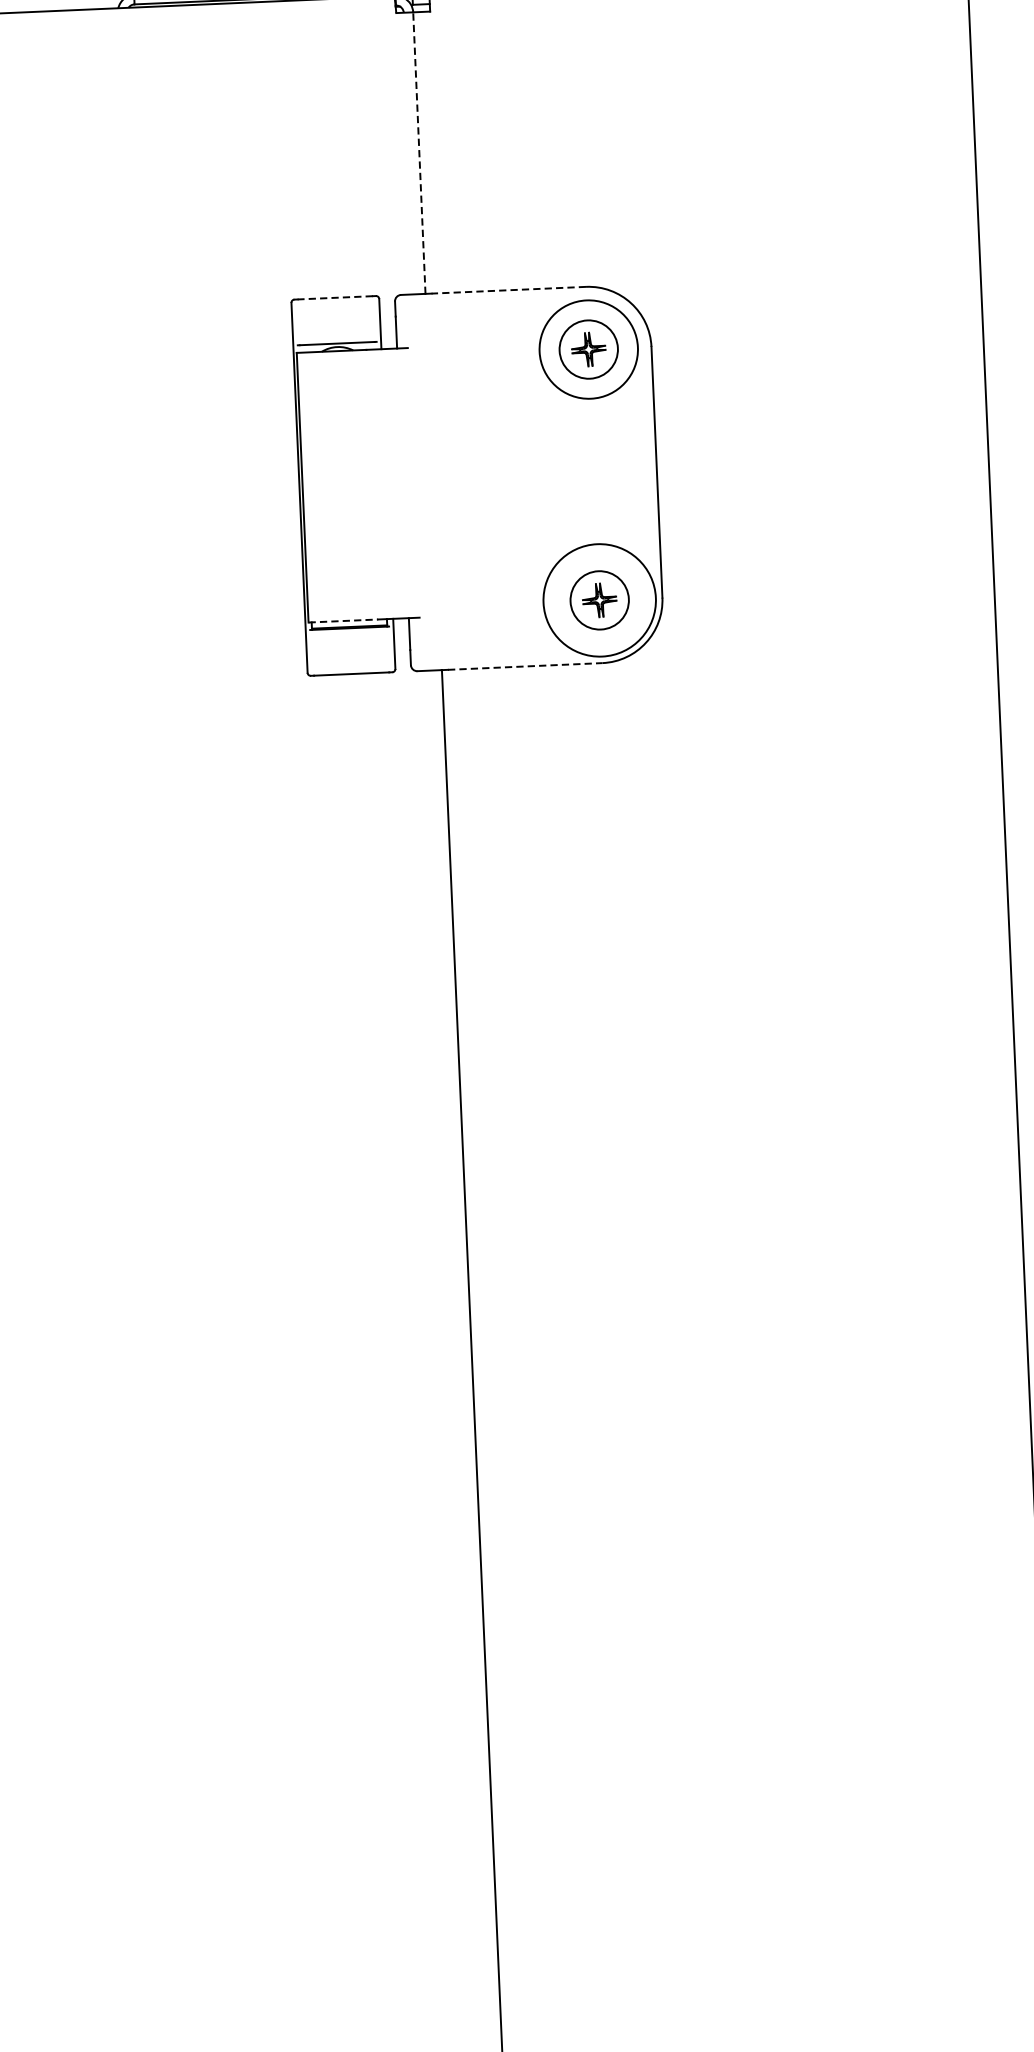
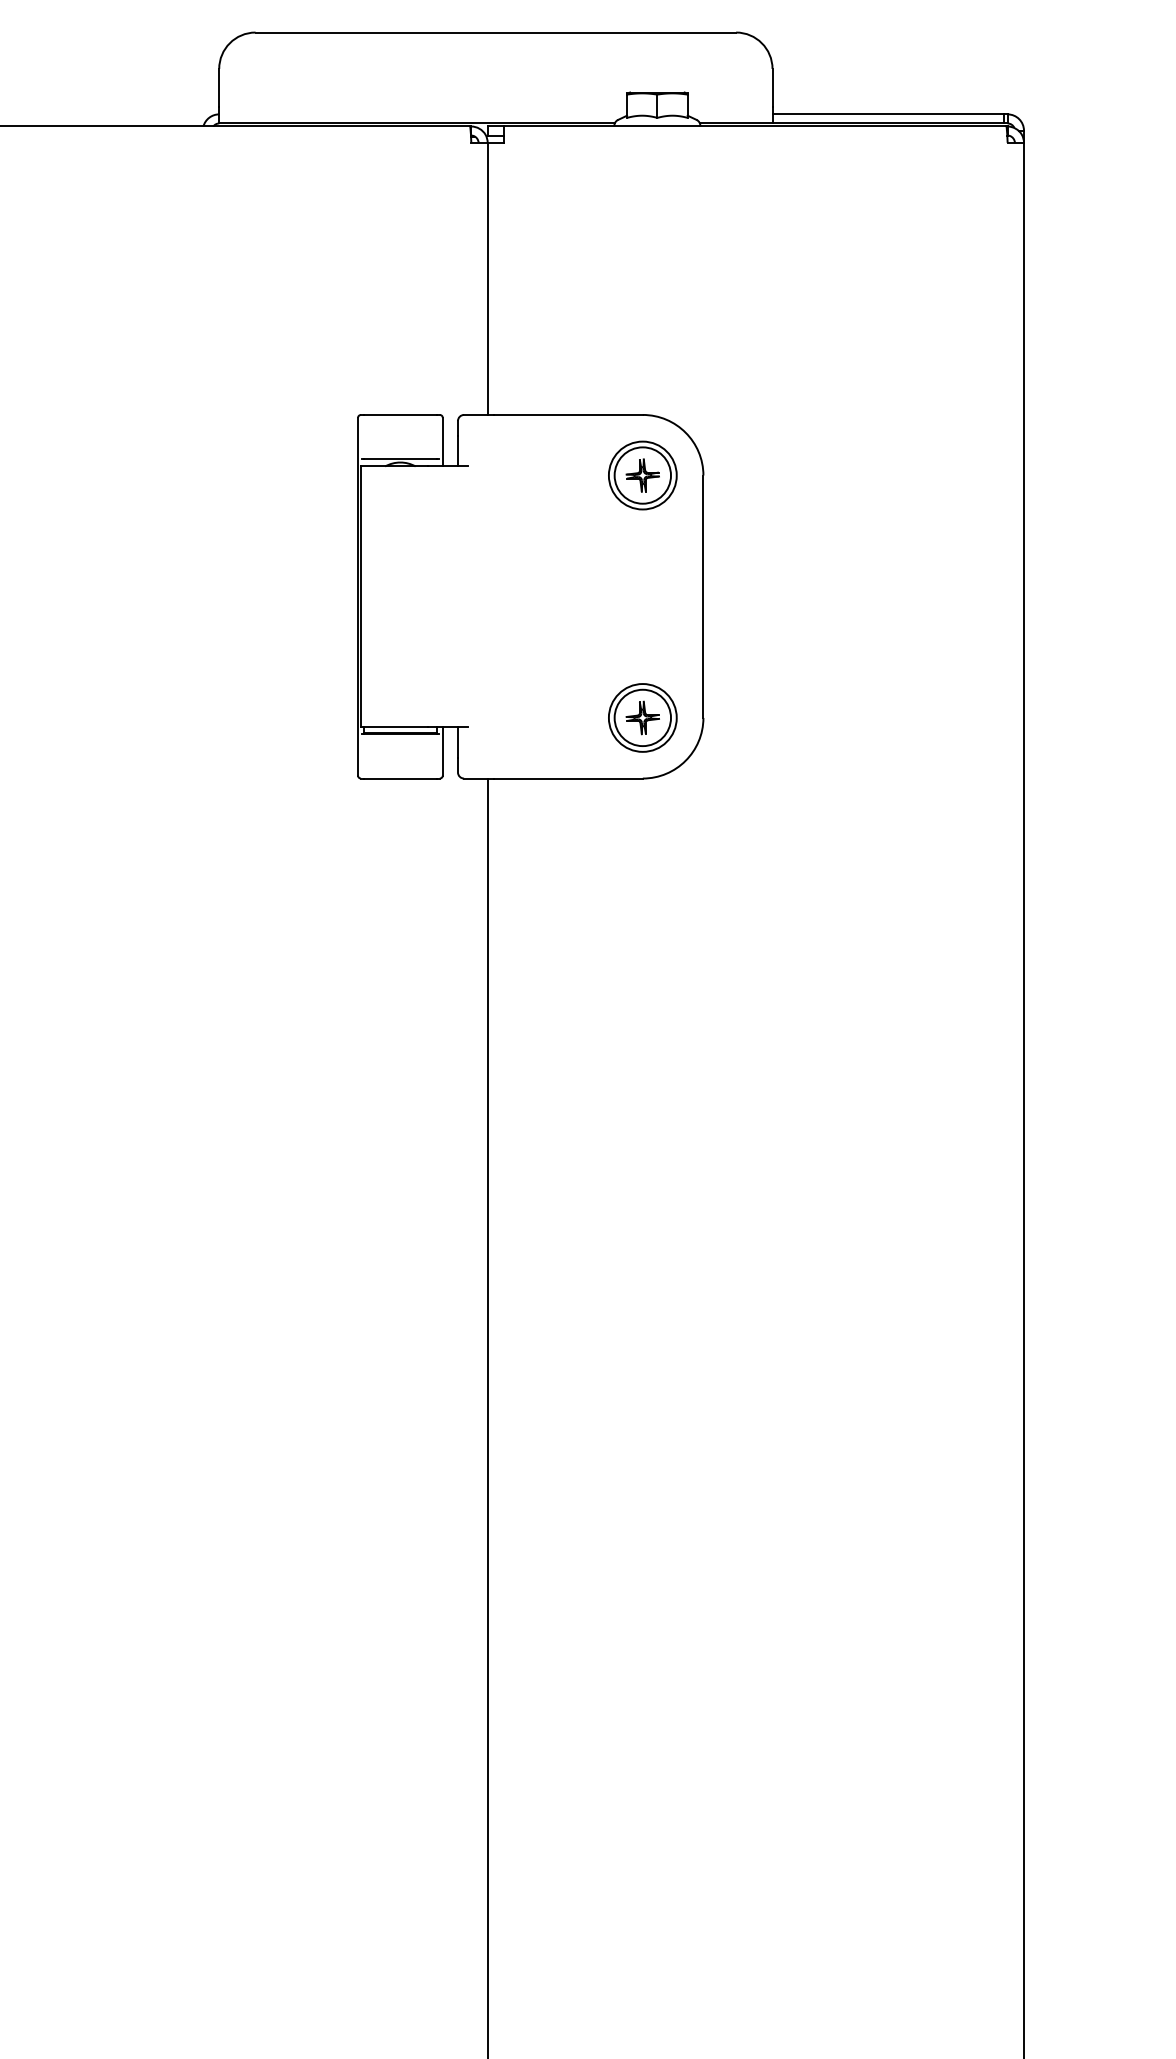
line: (419, 152) -> (487, 278), dashed -> solid
line: (509, 289) -> (568, 414), dashed -> solid
line: (334, 297) -> (399, 414), dashed -> solid
circle: (588, 349) -> (642, 475), size x0.71
circle: (599, 599) -> (642, 717), size x0.62
line: (343, 621) -> (394, 727), dashed -> solid
line: (525, 666) -> (568, 778), dashed -> solid

